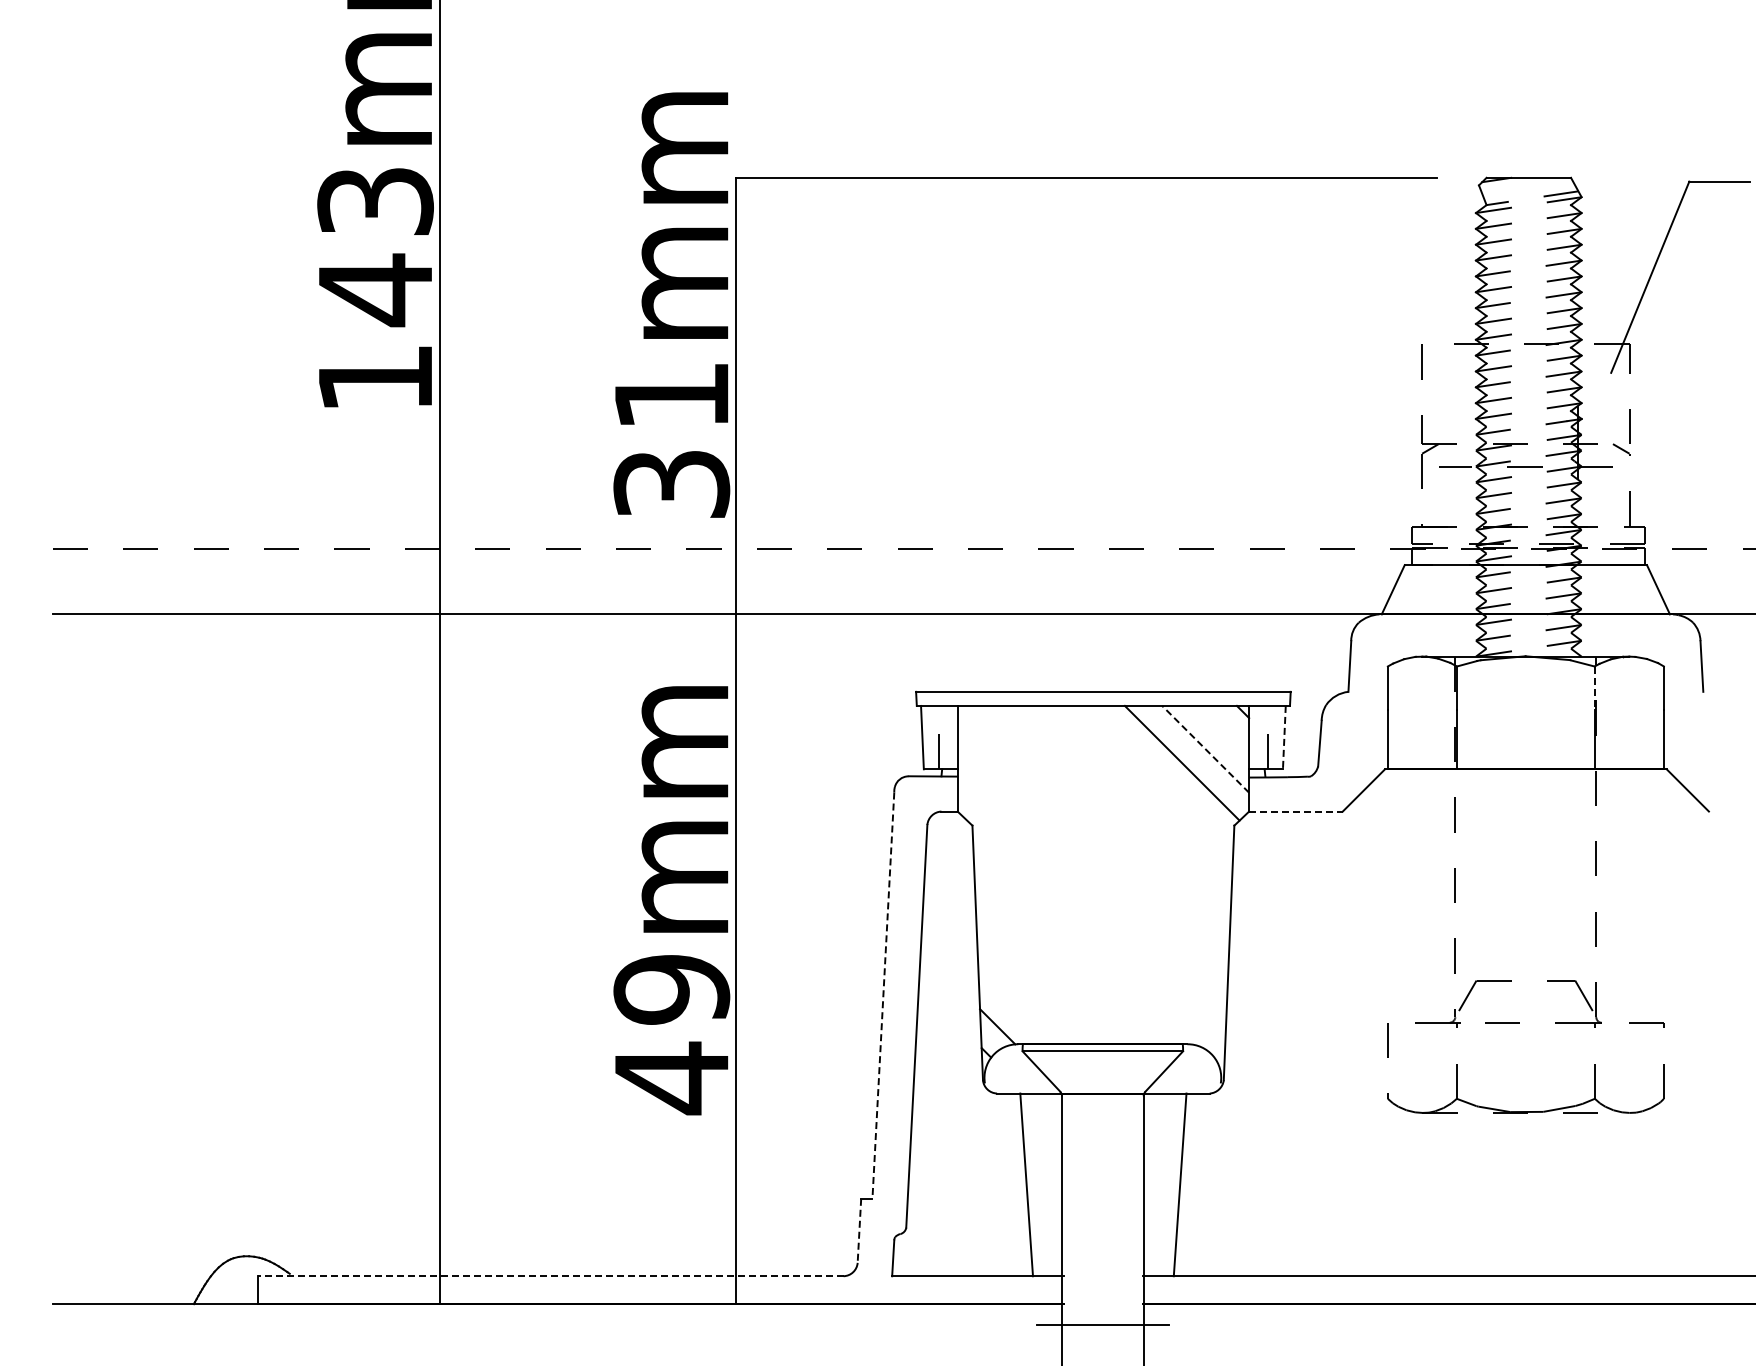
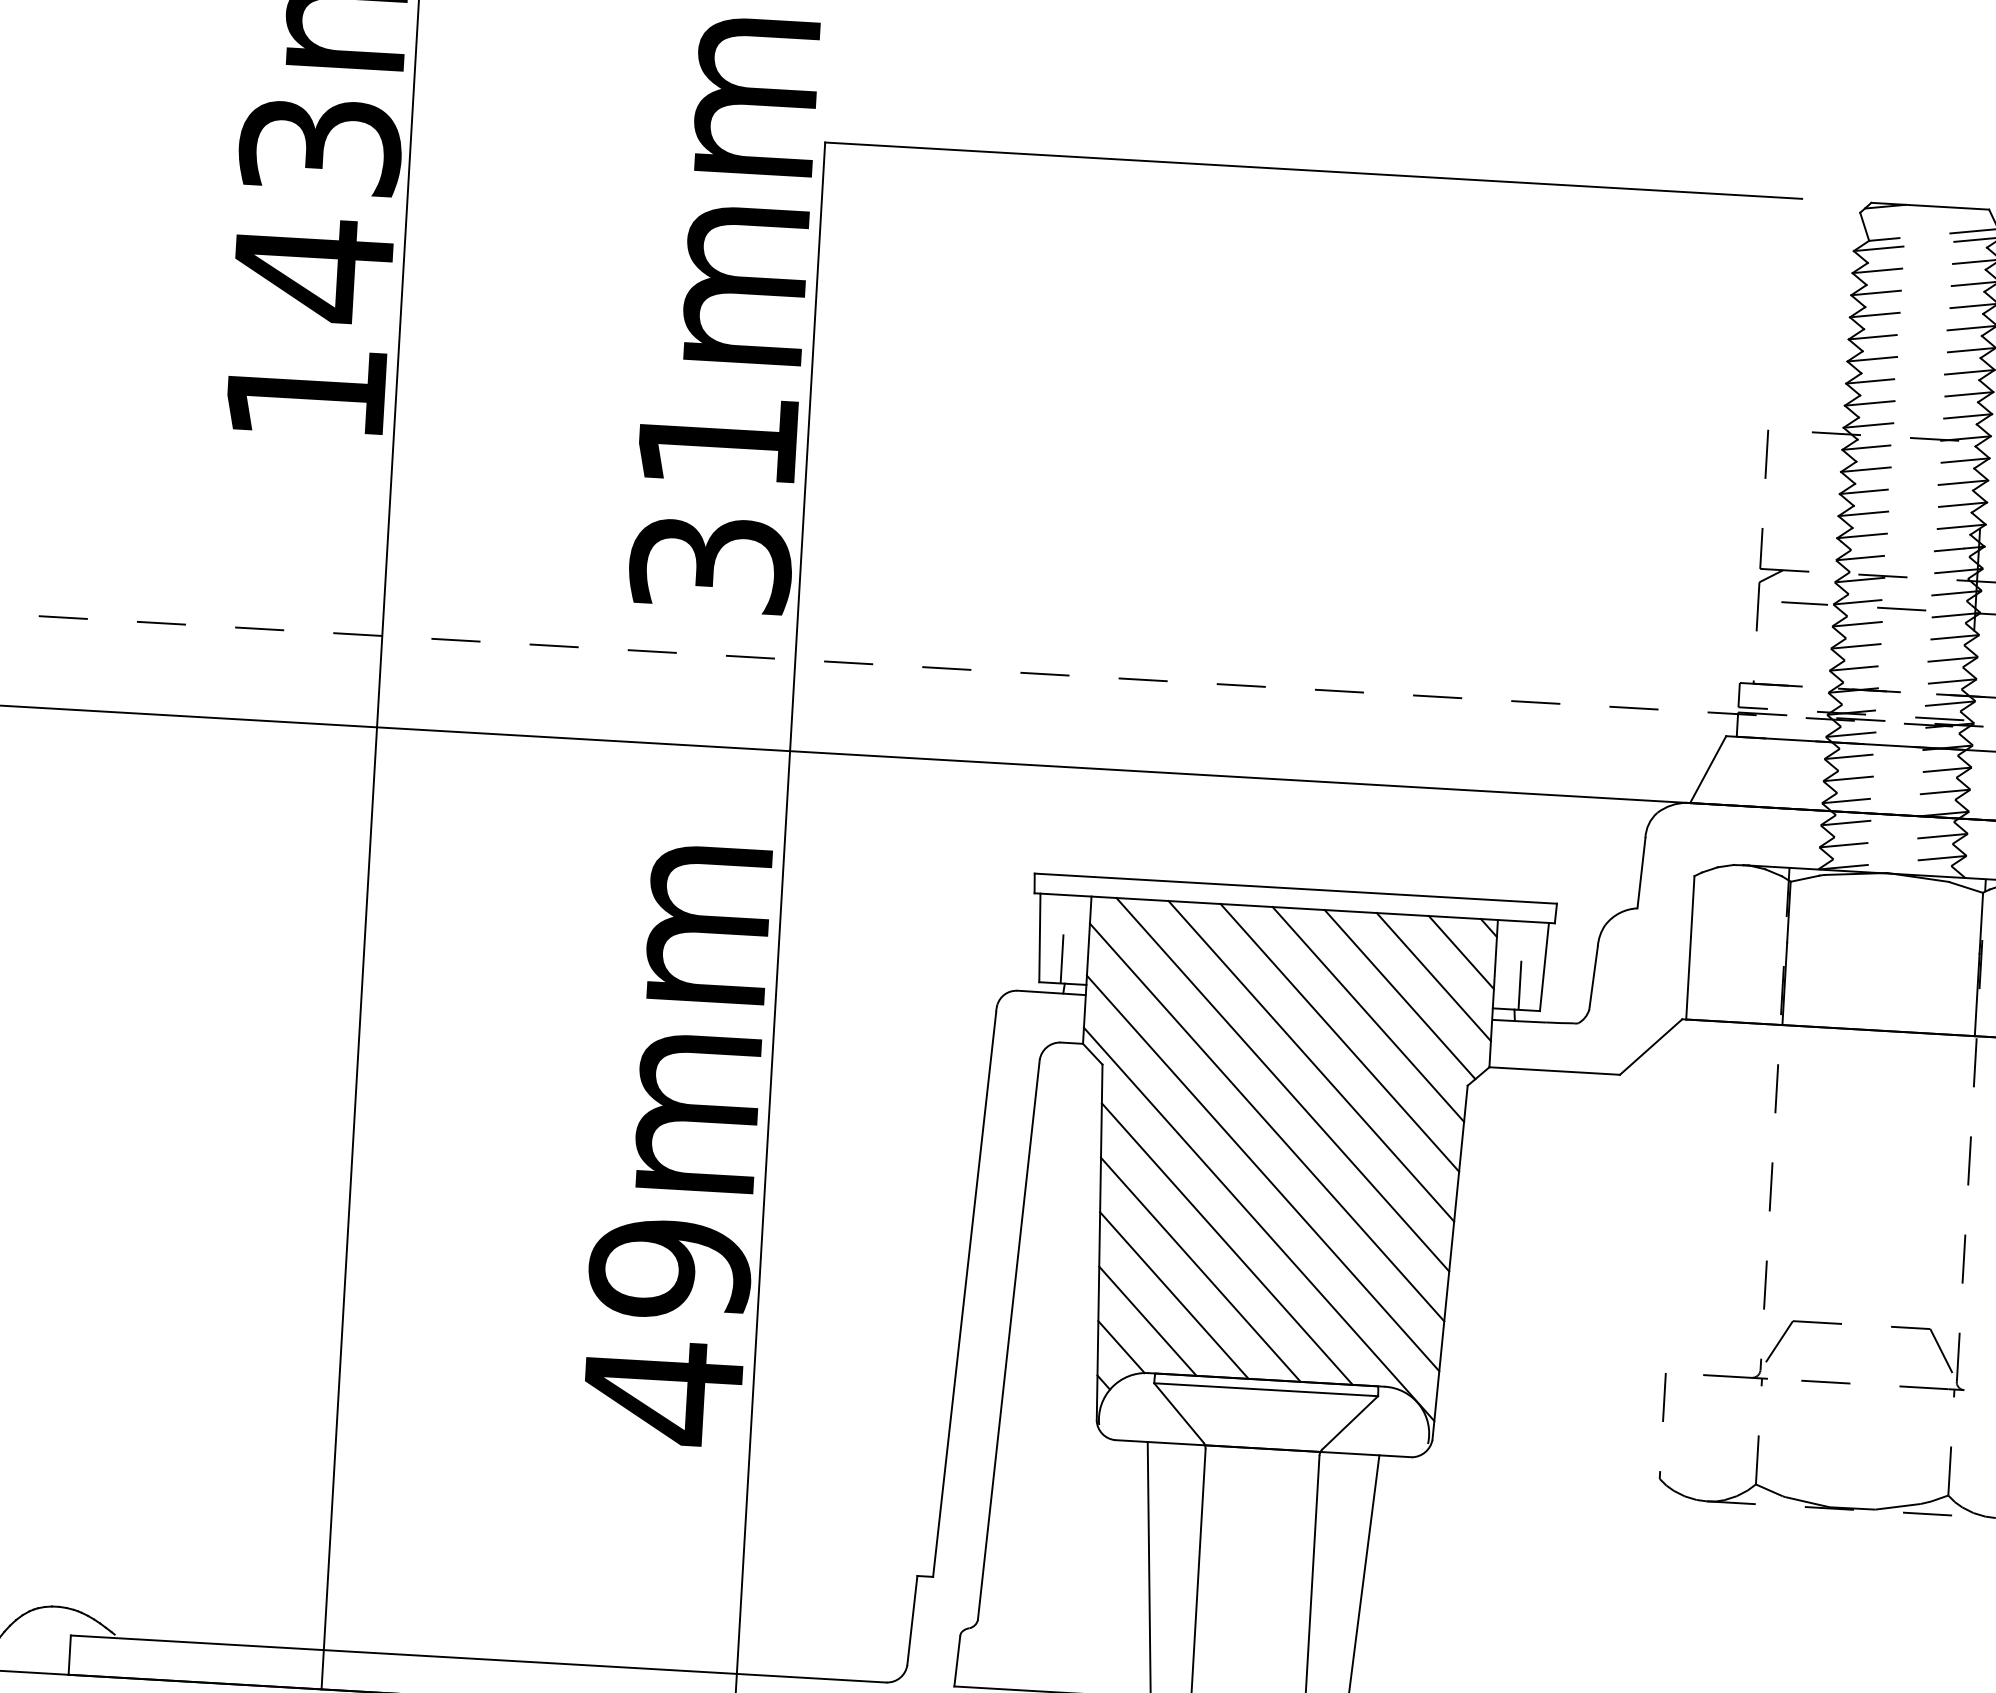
line: (1594, 688) -> (1980, 923), dashed -> solid
line: (1224, 730) -> (1461, 952), added
line: (1284, 737) -> (1544, 966), dashed -> solid
line: (1205, 749) -> (1433, 977), dashed -> solid
line: (1160, 778) -> (1368, 1014), added
line: (1140, 796) -> (1339, 1037), added
line: (1295, 811) -> (1554, 1070), dashed -> solid
line: (1121, 814) -> (1311, 1061), added
line: (1101, 832) -> (1281, 1084), added
line: (1092, 860) -> (1267, 1122), added
line: (1091, 896) -> (1262, 1173), added
line: (1090, 933) -> (1258, 1224), added
line: (1068, 948) -> (1226, 1243), added
line: (1050, 967) -> (1199, 1268), added
line: (1032, 987) -> (1173, 1295), added
line: (883, 996) -> (964, 1295), dashed -> solid
line: (1015, 1007) -> (1147, 1321), added
line: (859, 1231) -> (912, 1621), dashed -> solid
line: (551, 1276) -> (479, 1659), dashed -> solid

